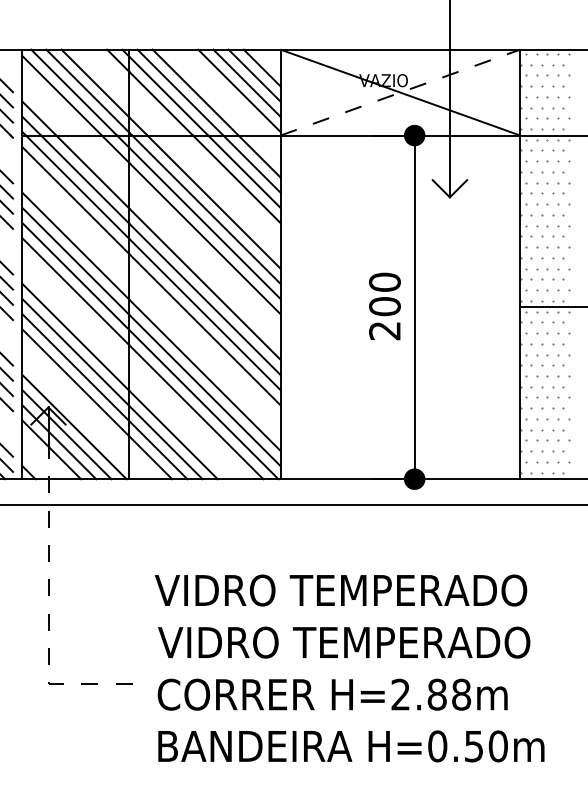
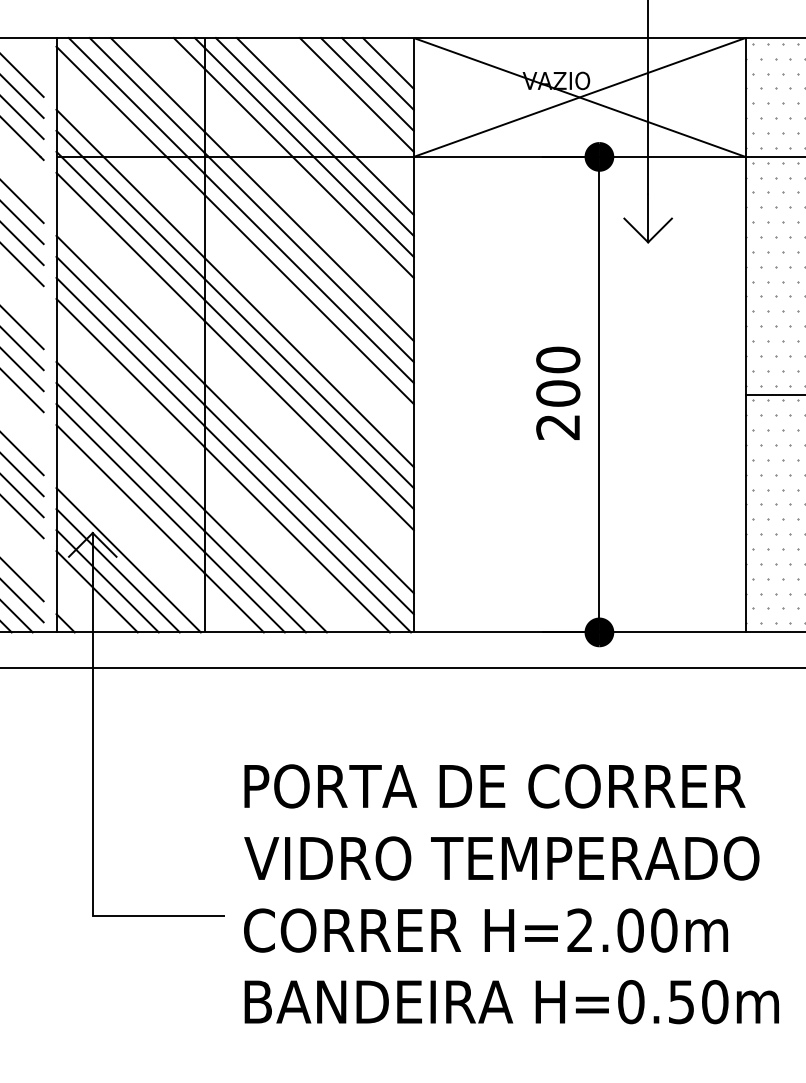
line: (400, 92) -> (579, 97), dashed -> solid
text: (340, 590) -> (496, 786), VIDRO TEMPERADO -> PORTA DE CORRER
line: (48, 611) -> (92, 815), dashed -> solid
text: (449, 694) -> (647, 930), H=2.88m -> H=2.00m

